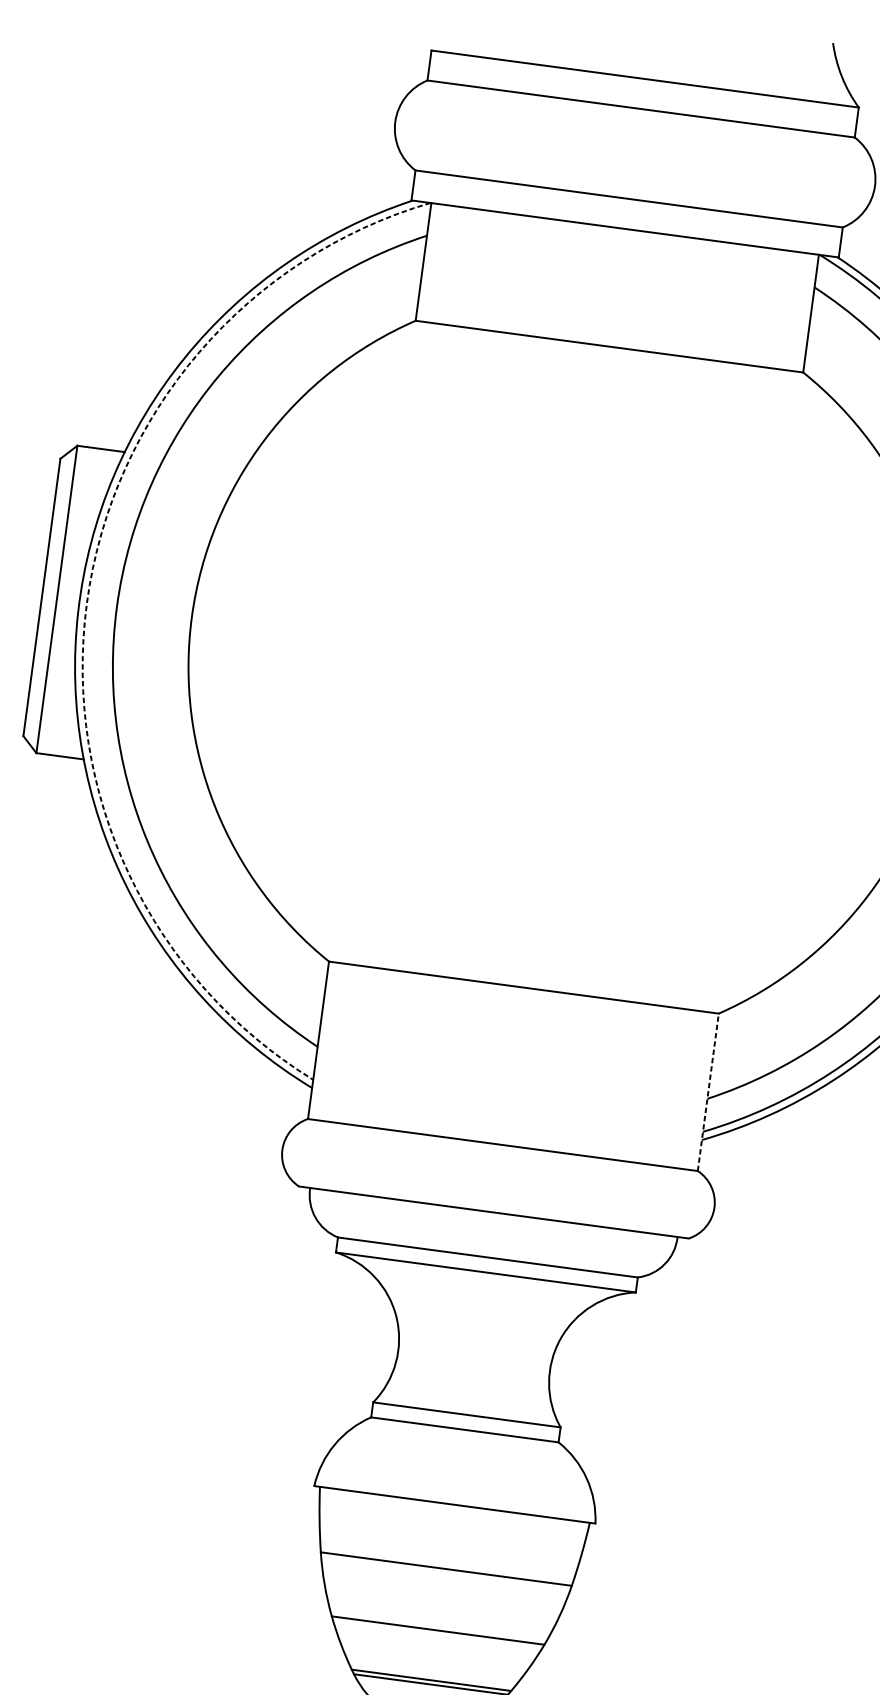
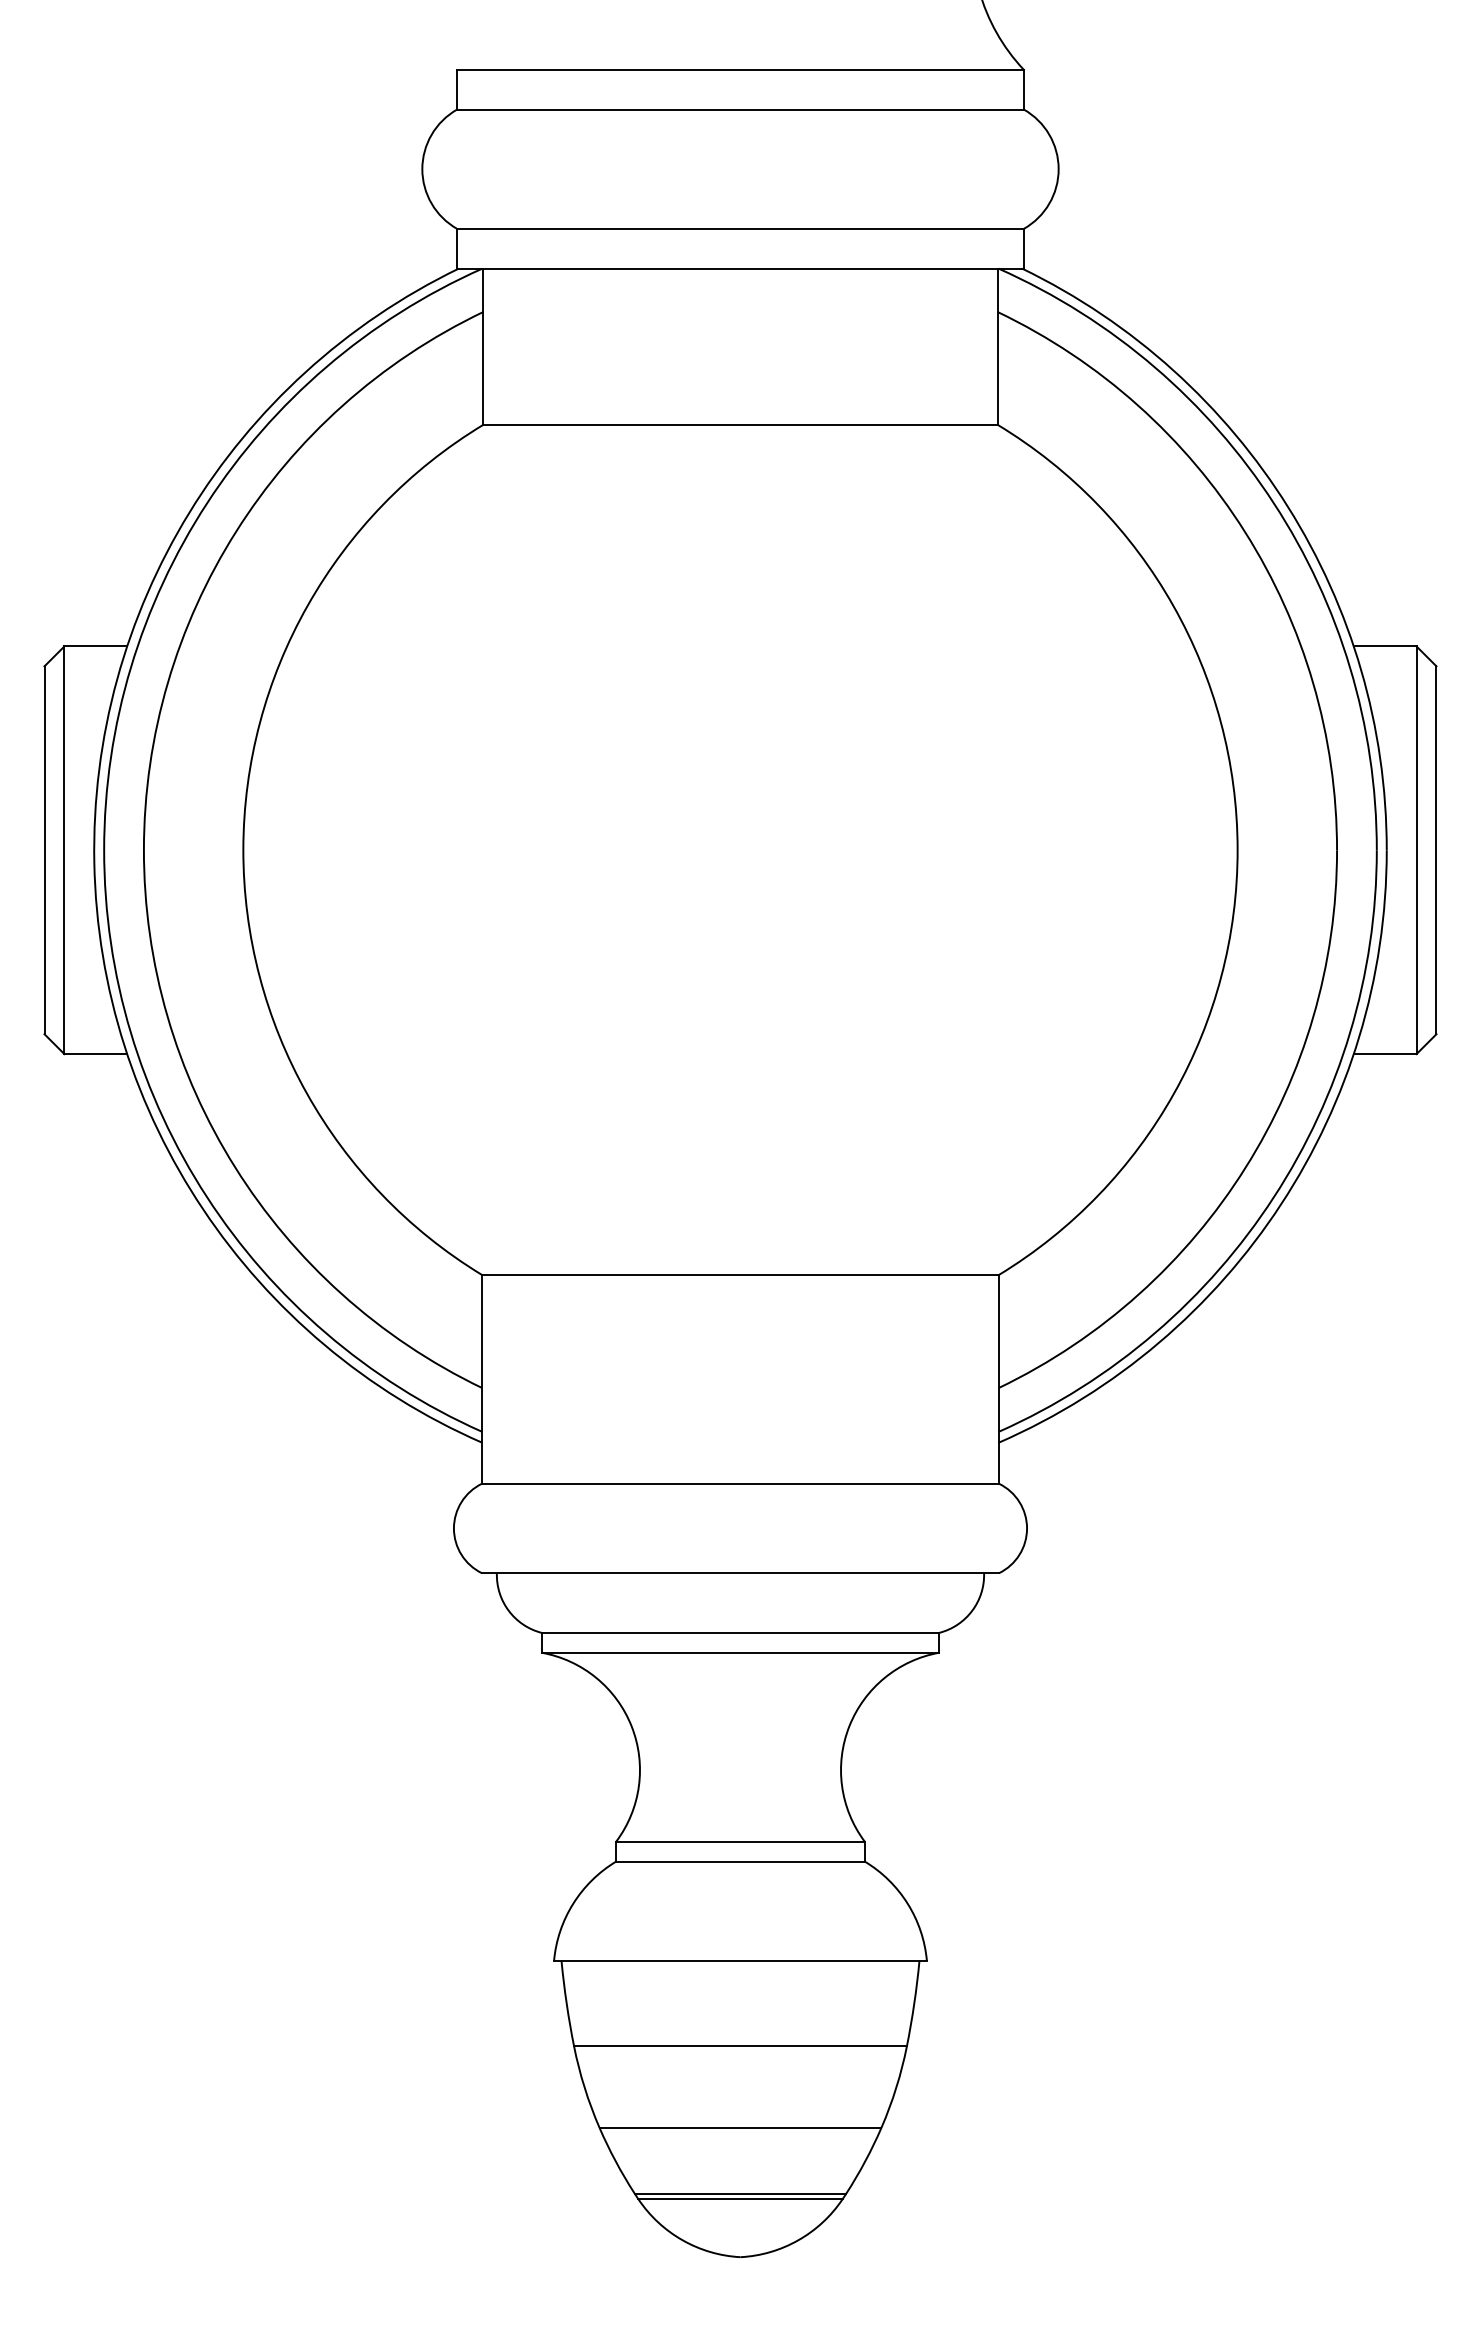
arc: (87, 603) -> (104, 850), dashed -> solid
line: (708, 1091) -> (999, 1378), dashed -> solid

